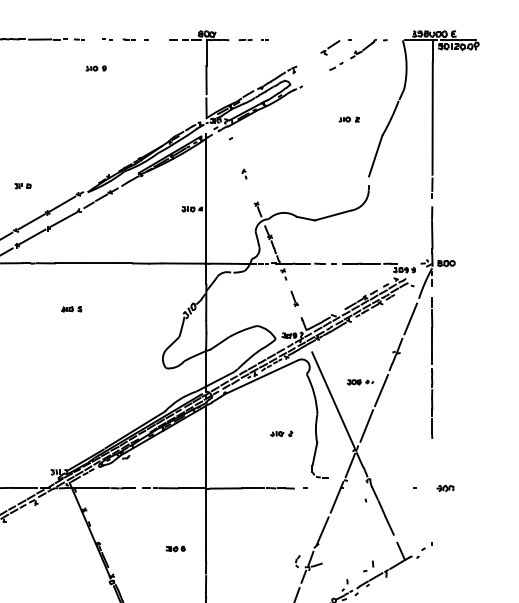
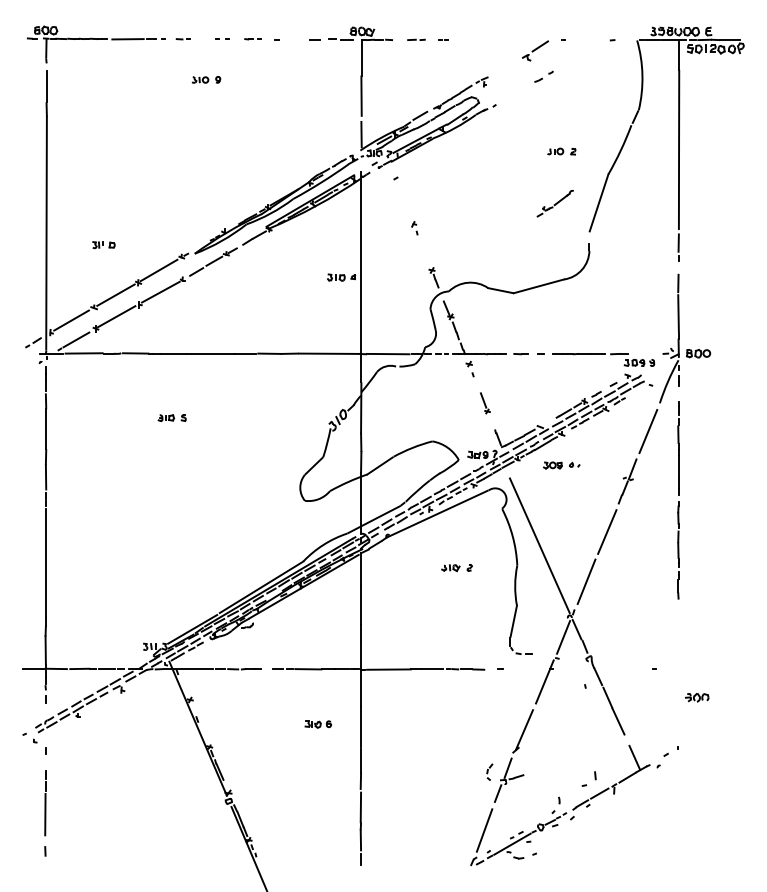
part: (363, 48) -> (554, 203), moved
part: (360, 382) -> (561, 465), moved
part: (281, 434) -> (456, 568), moved
part: (445, 488) -> (697, 697), moved
part: (175, 548) -> (317, 724), moved

